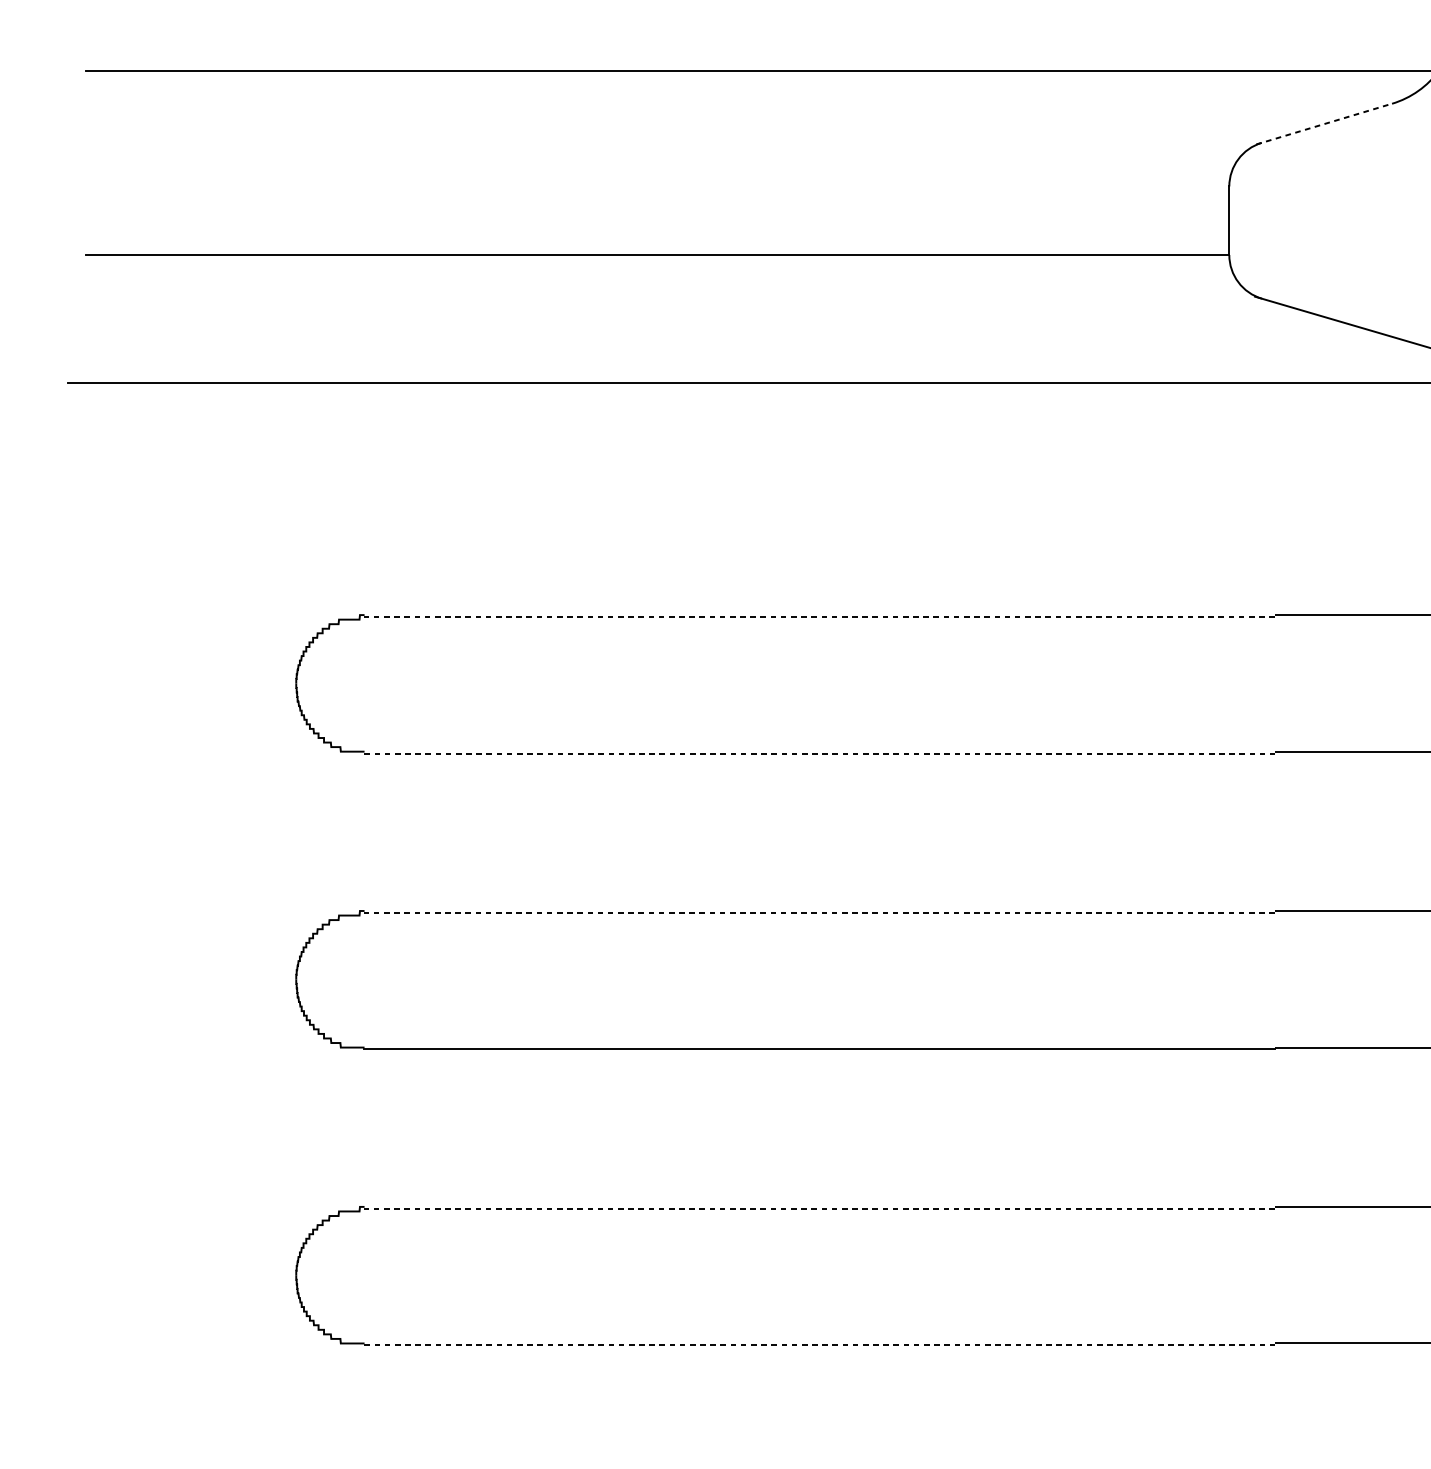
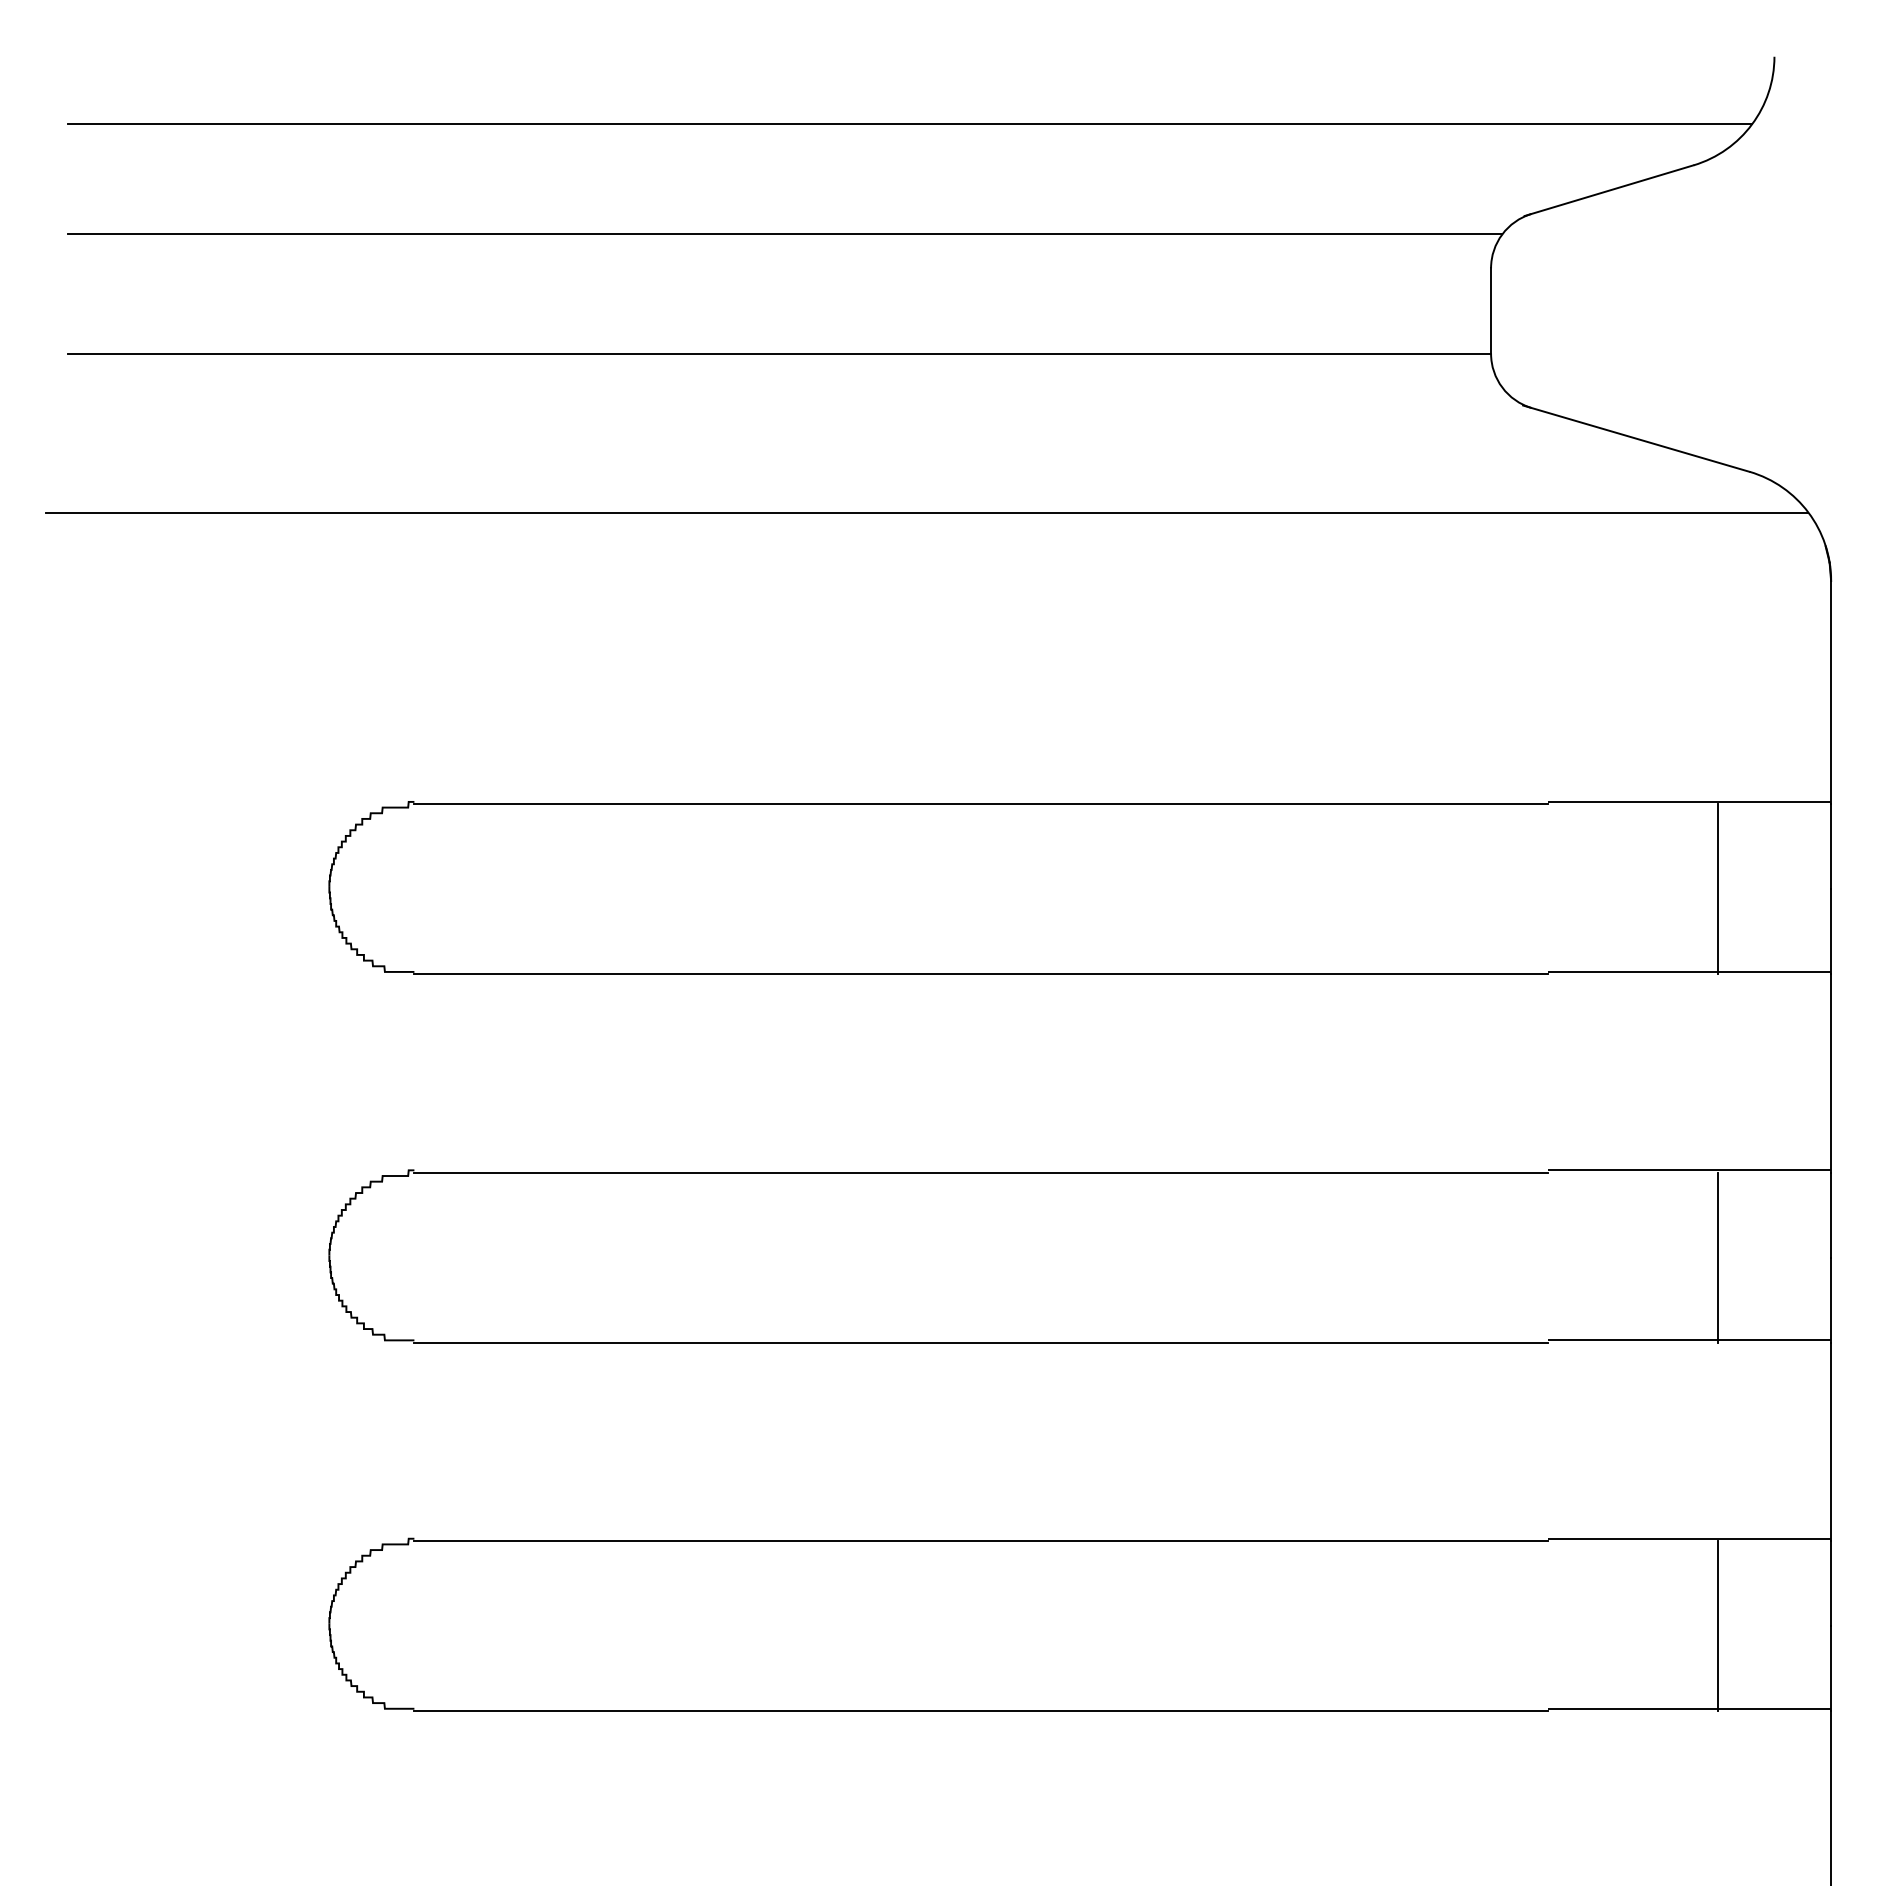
line: (1324, 123) -> (1609, 190), dashed -> solid
line: (661, 159) -> (784, 234), added
line: (819, 617) -> (980, 804), dashed -> solid
line: (1411, 685) -> (1717, 889), added
line: (819, 753) -> (980, 974), dashed -> solid
line: (819, 912) -> (980, 1172), dashed -> solid
line: (1411, 981) -> (1717, 1257), added
line: (819, 1209) -> (980, 1541), dashed -> solid
line: (1411, 1277) -> (1717, 1626), added
line: (819, 1345) -> (980, 1711), dashed -> solid

